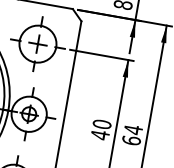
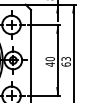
text: (132, 128) -> (65, 58), 64 -> 63

